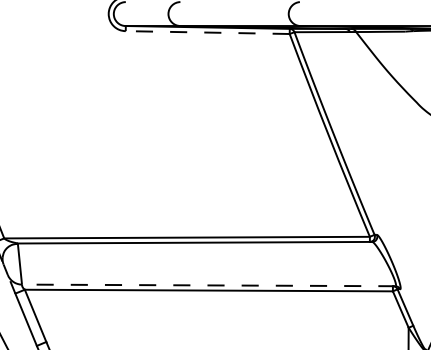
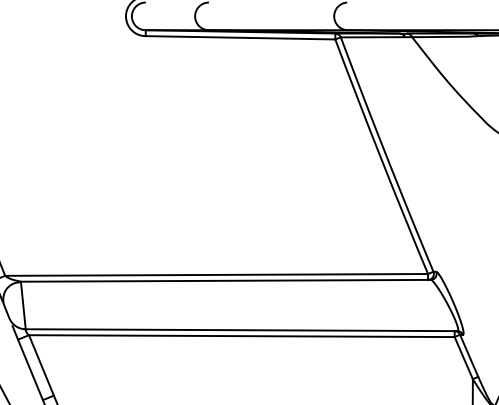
line: (207, 32) -> (240, 37), dashed -> solid
line: (208, 285) -> (241, 330), dashed -> solid

